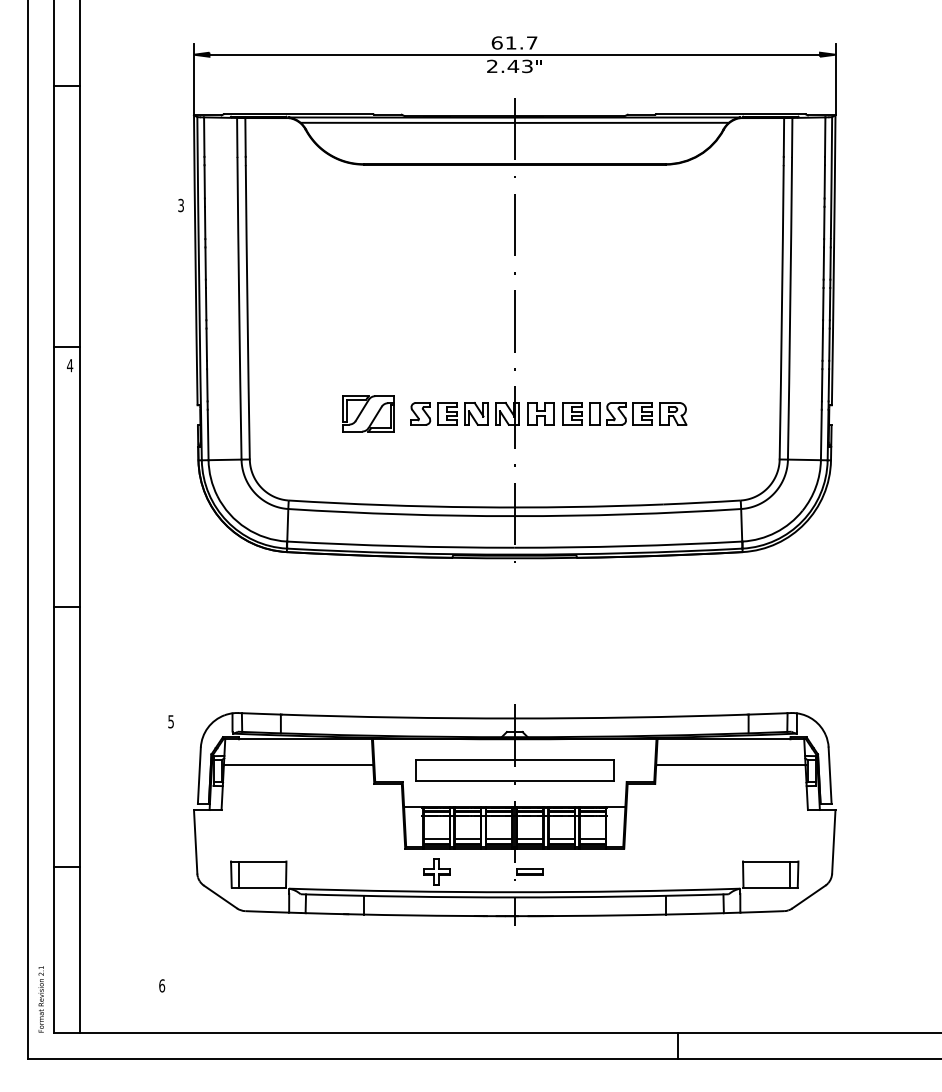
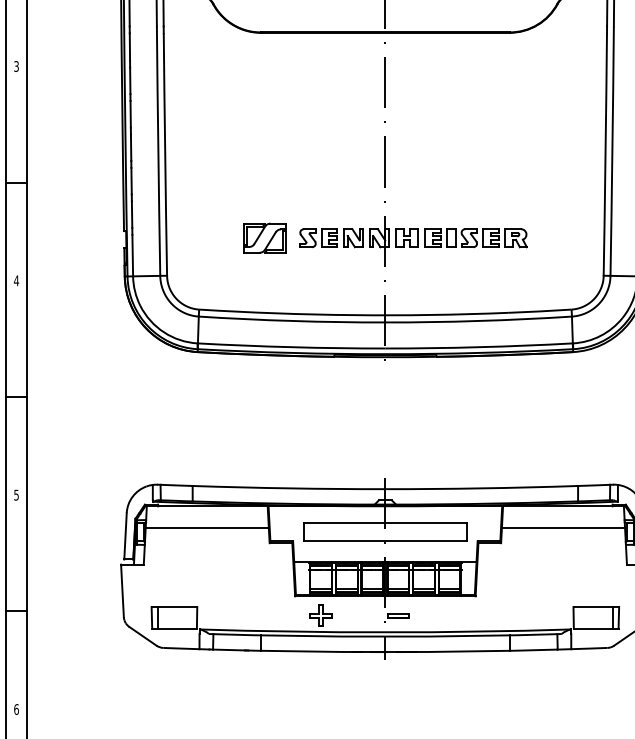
text: (180, 205) -> (16, 66), moved
text: (70, 365) -> (16, 280), moved
text: (170, 721) -> (16, 494), moved
text: (162, 985) -> (16, 709), moved

